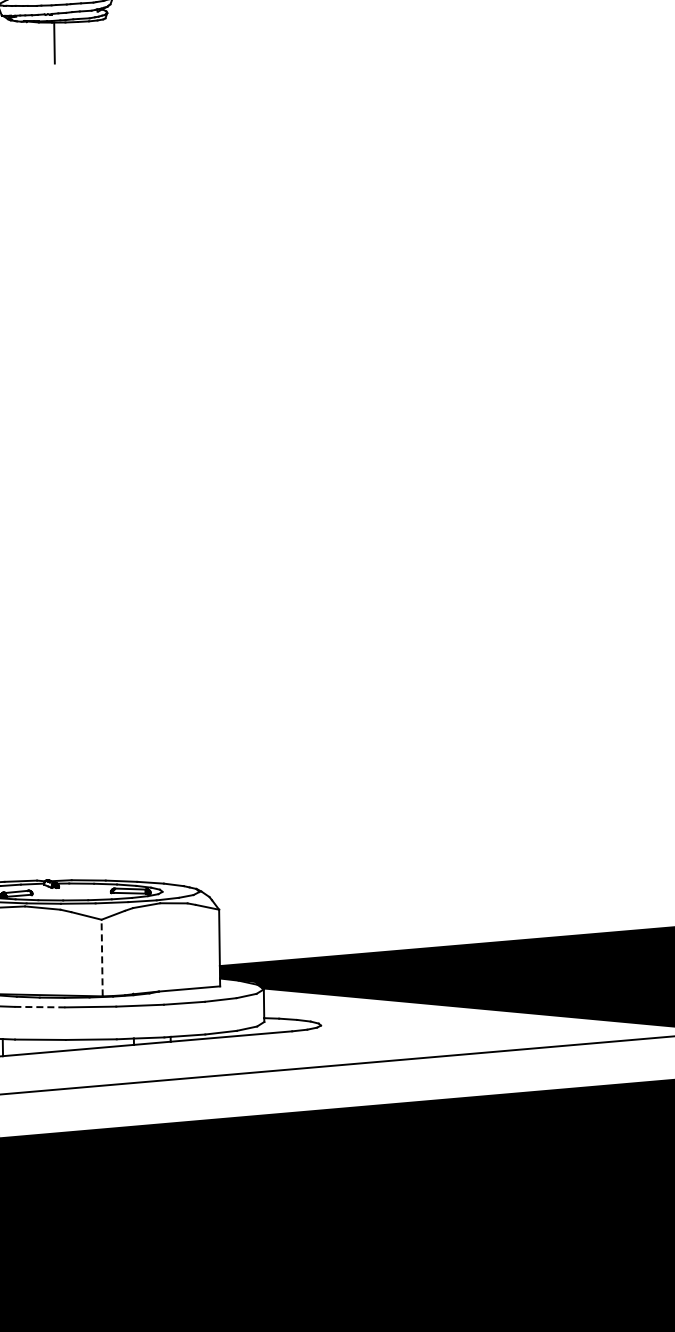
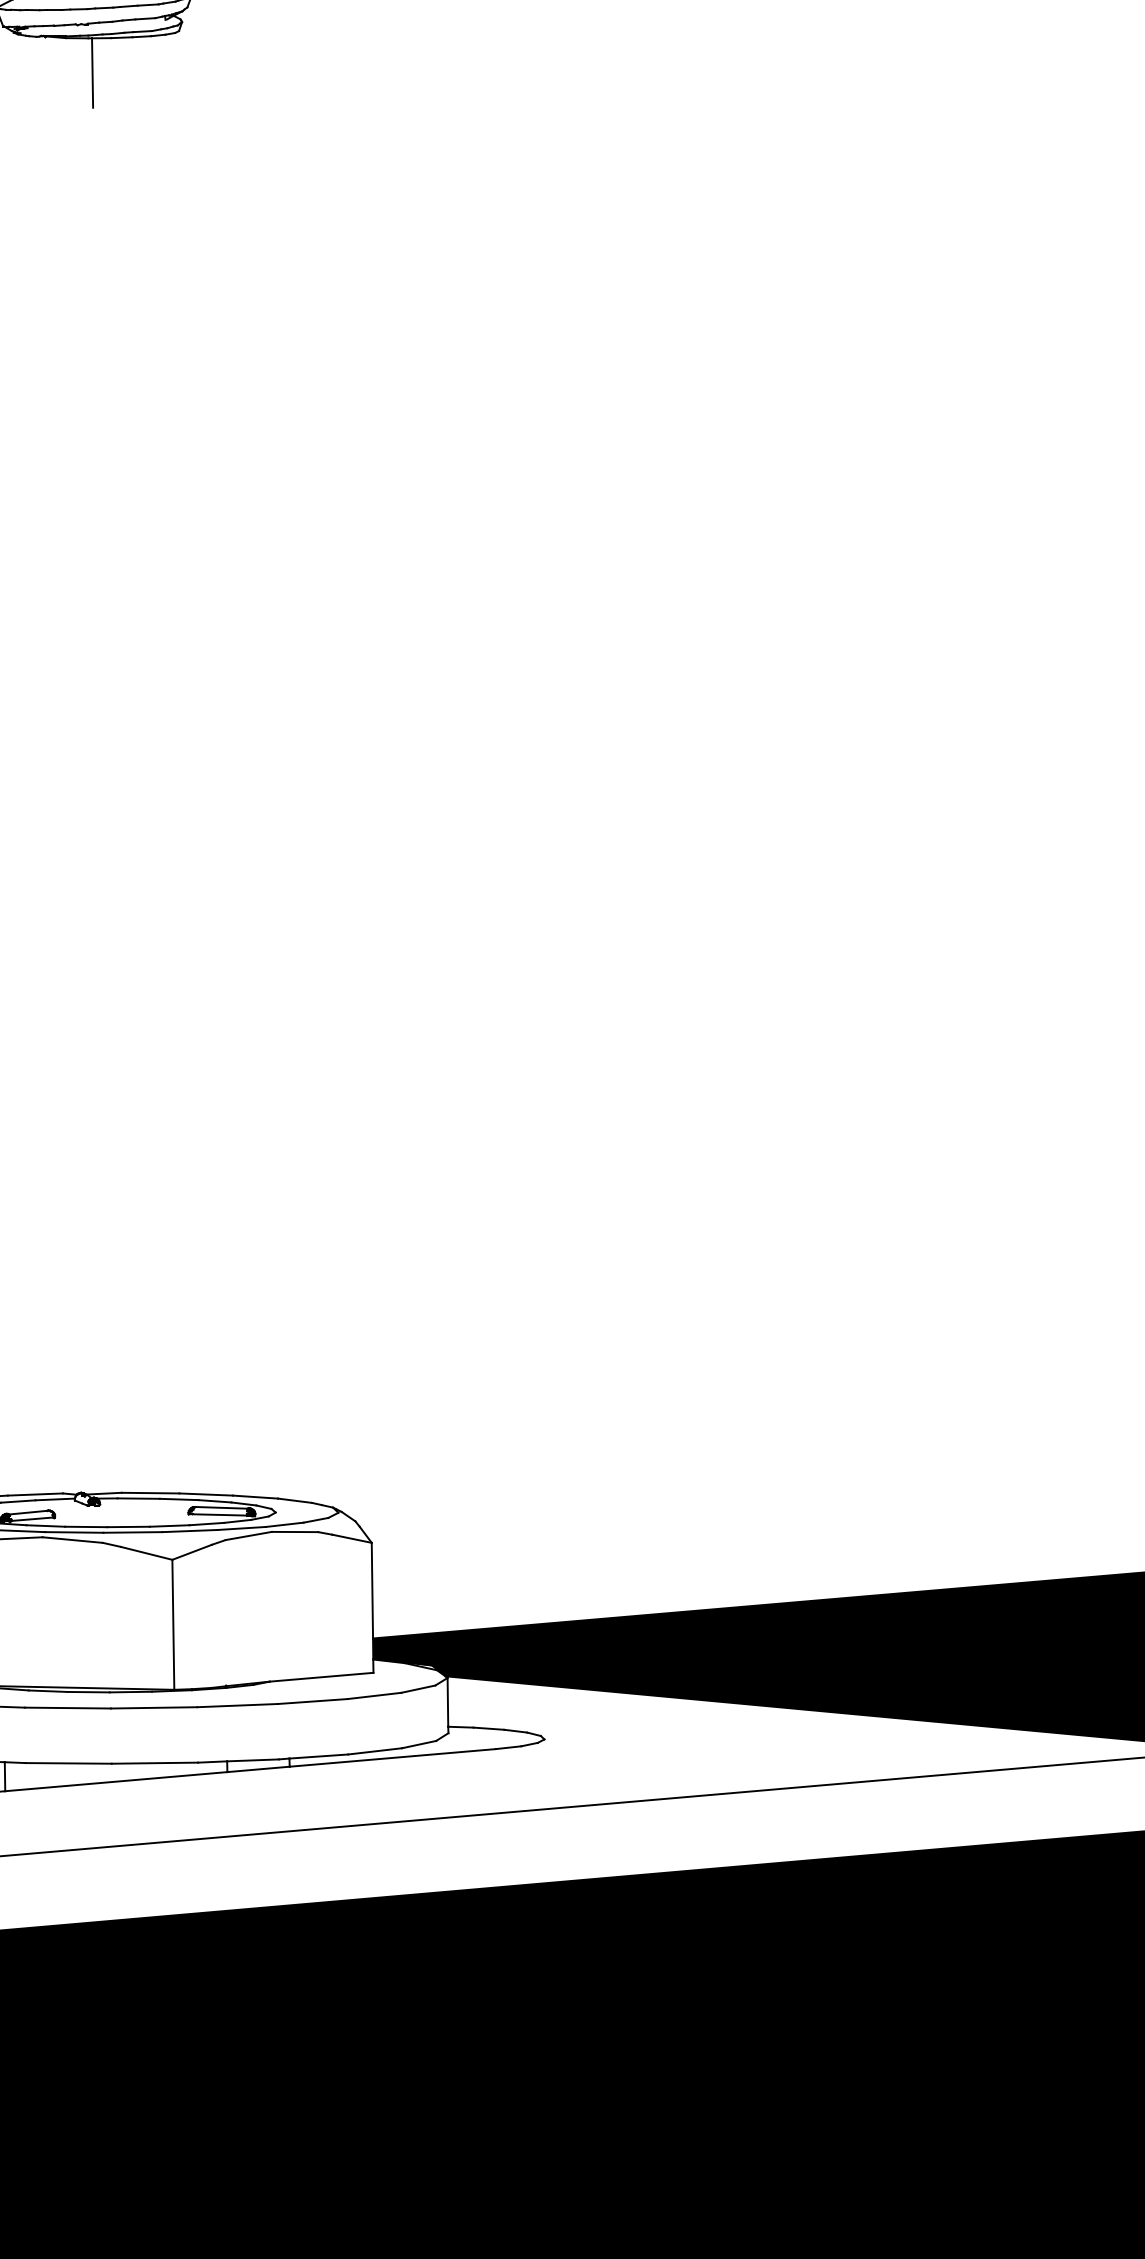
line: (102, 957) -> (173, 1623), dashed -> solid
line: (39, 1007) -> (67, 1708), dashed -> solid

